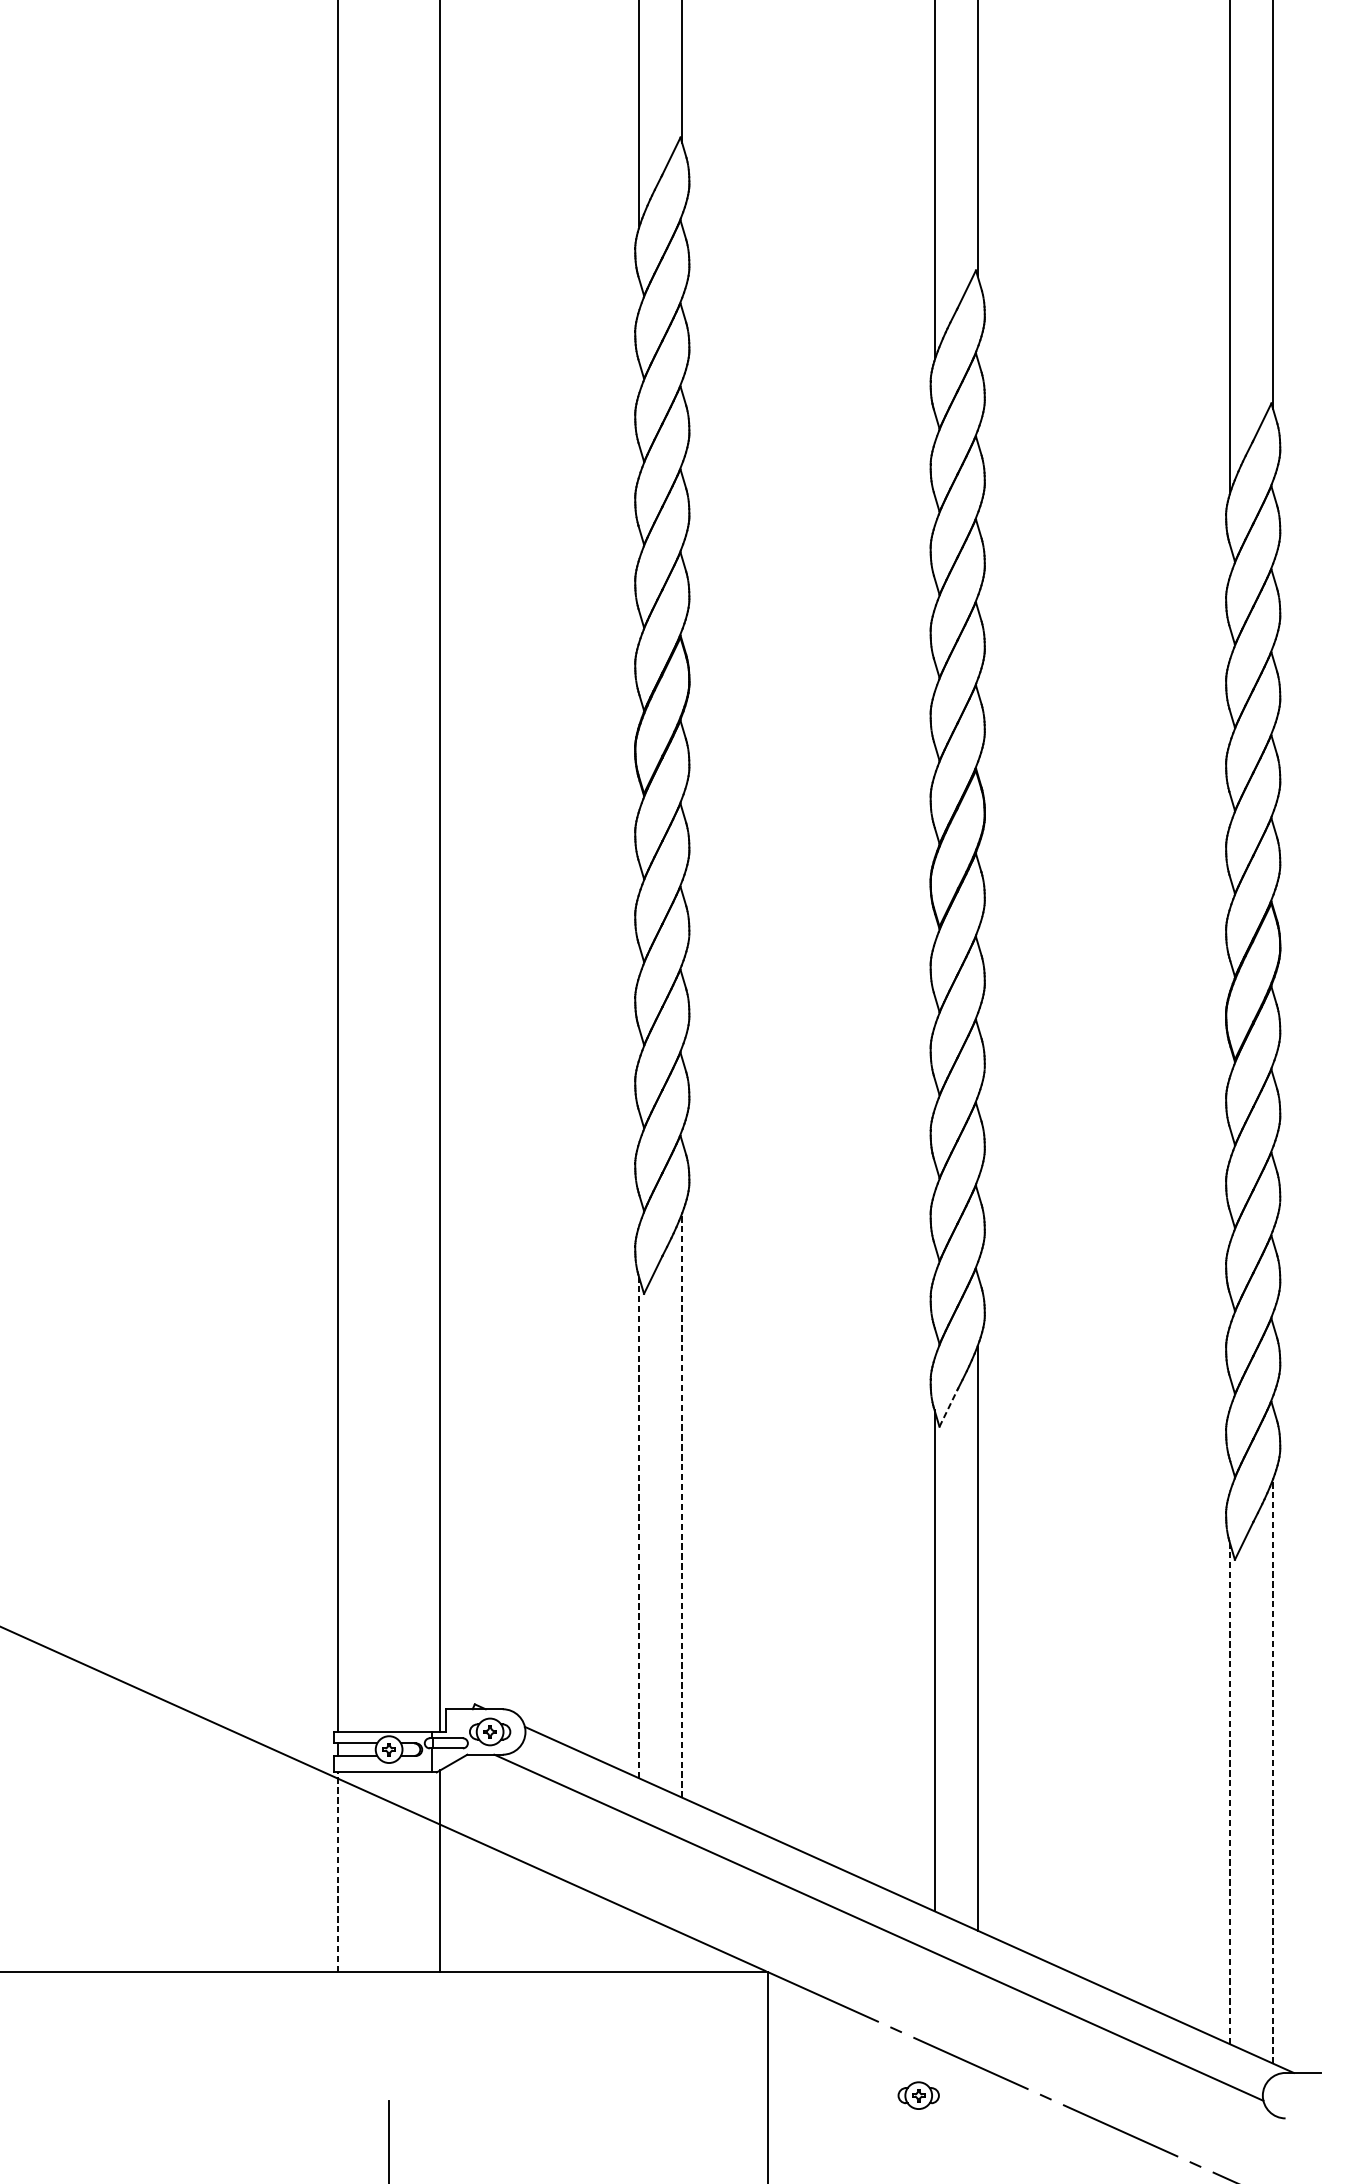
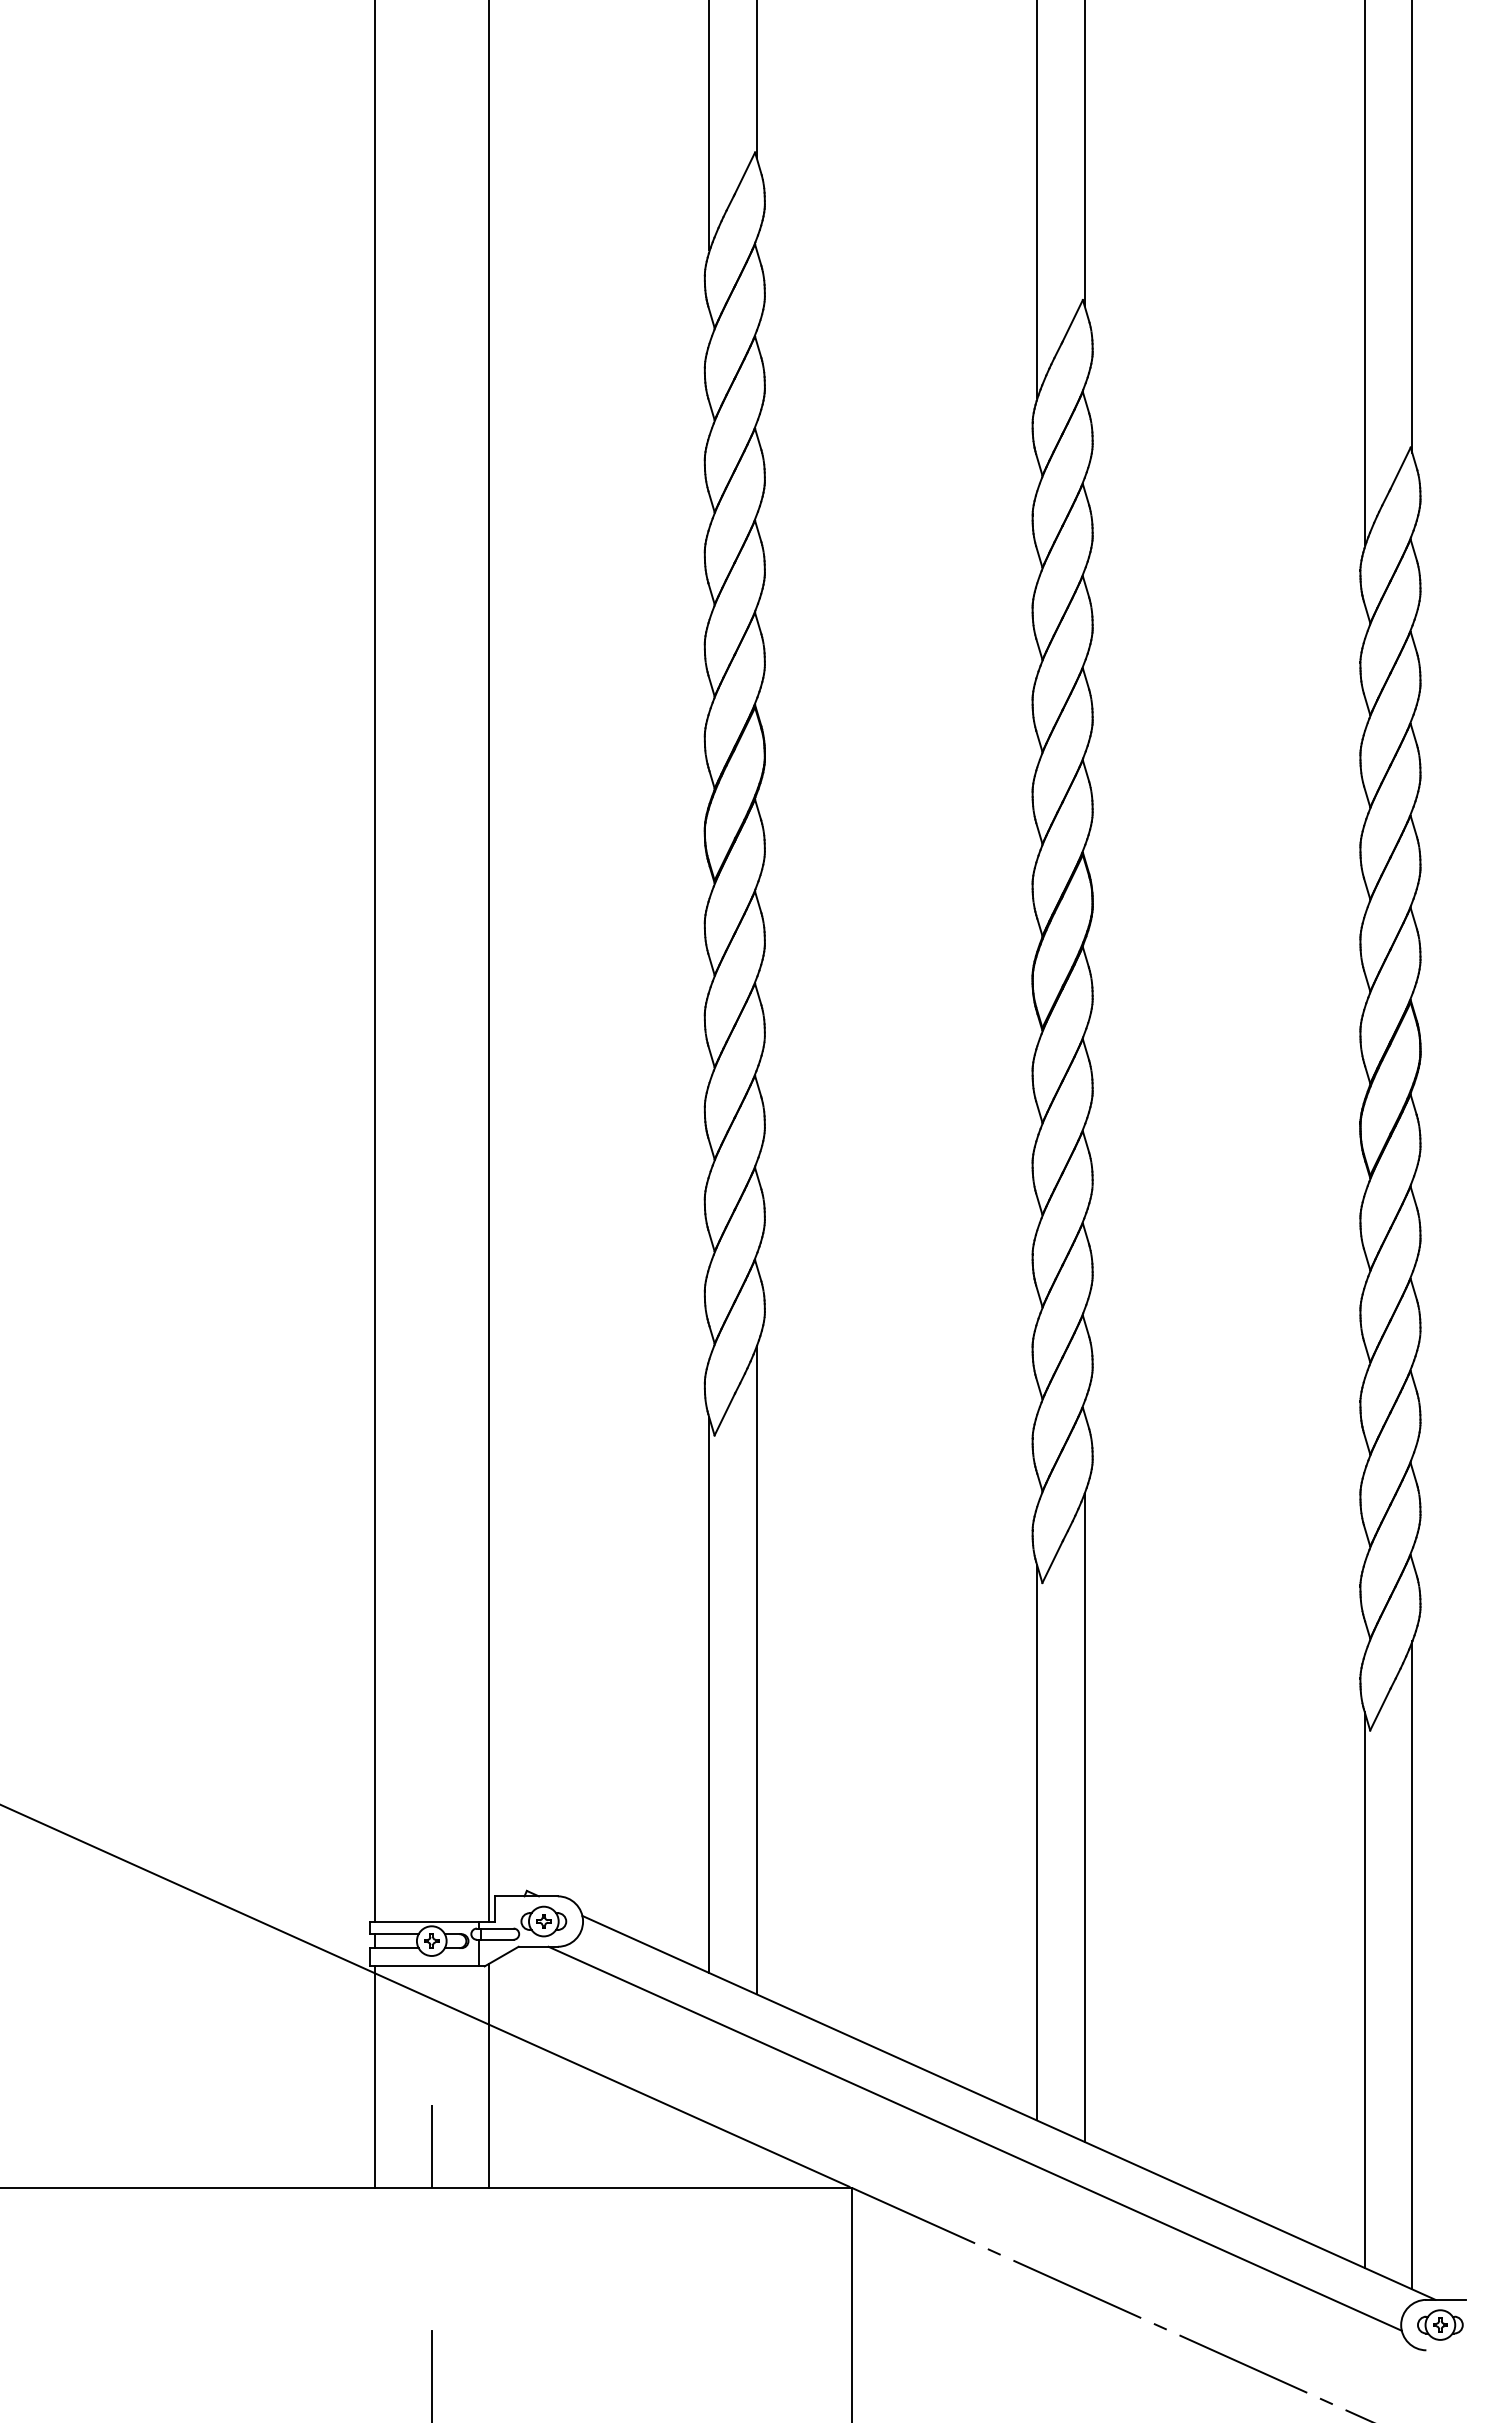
line: (948, 1407) -> (1052, 1561), dashed -> solid
line: (681, 1505) -> (756, 1670), dashed -> solid
line: (639, 1528) -> (709, 1695), dashed -> solid
line: (1273, 1771) -> (1412, 1965), dashed -> solid
line: (1229, 1794) -> (1364, 1990), dashed -> solid
line: (338, 1872) -> (375, 2077), dashed -> solid
line: (388, 1933) -> (431, 2145), added
part: (918, 2095) -> (1440, 2324), moved

